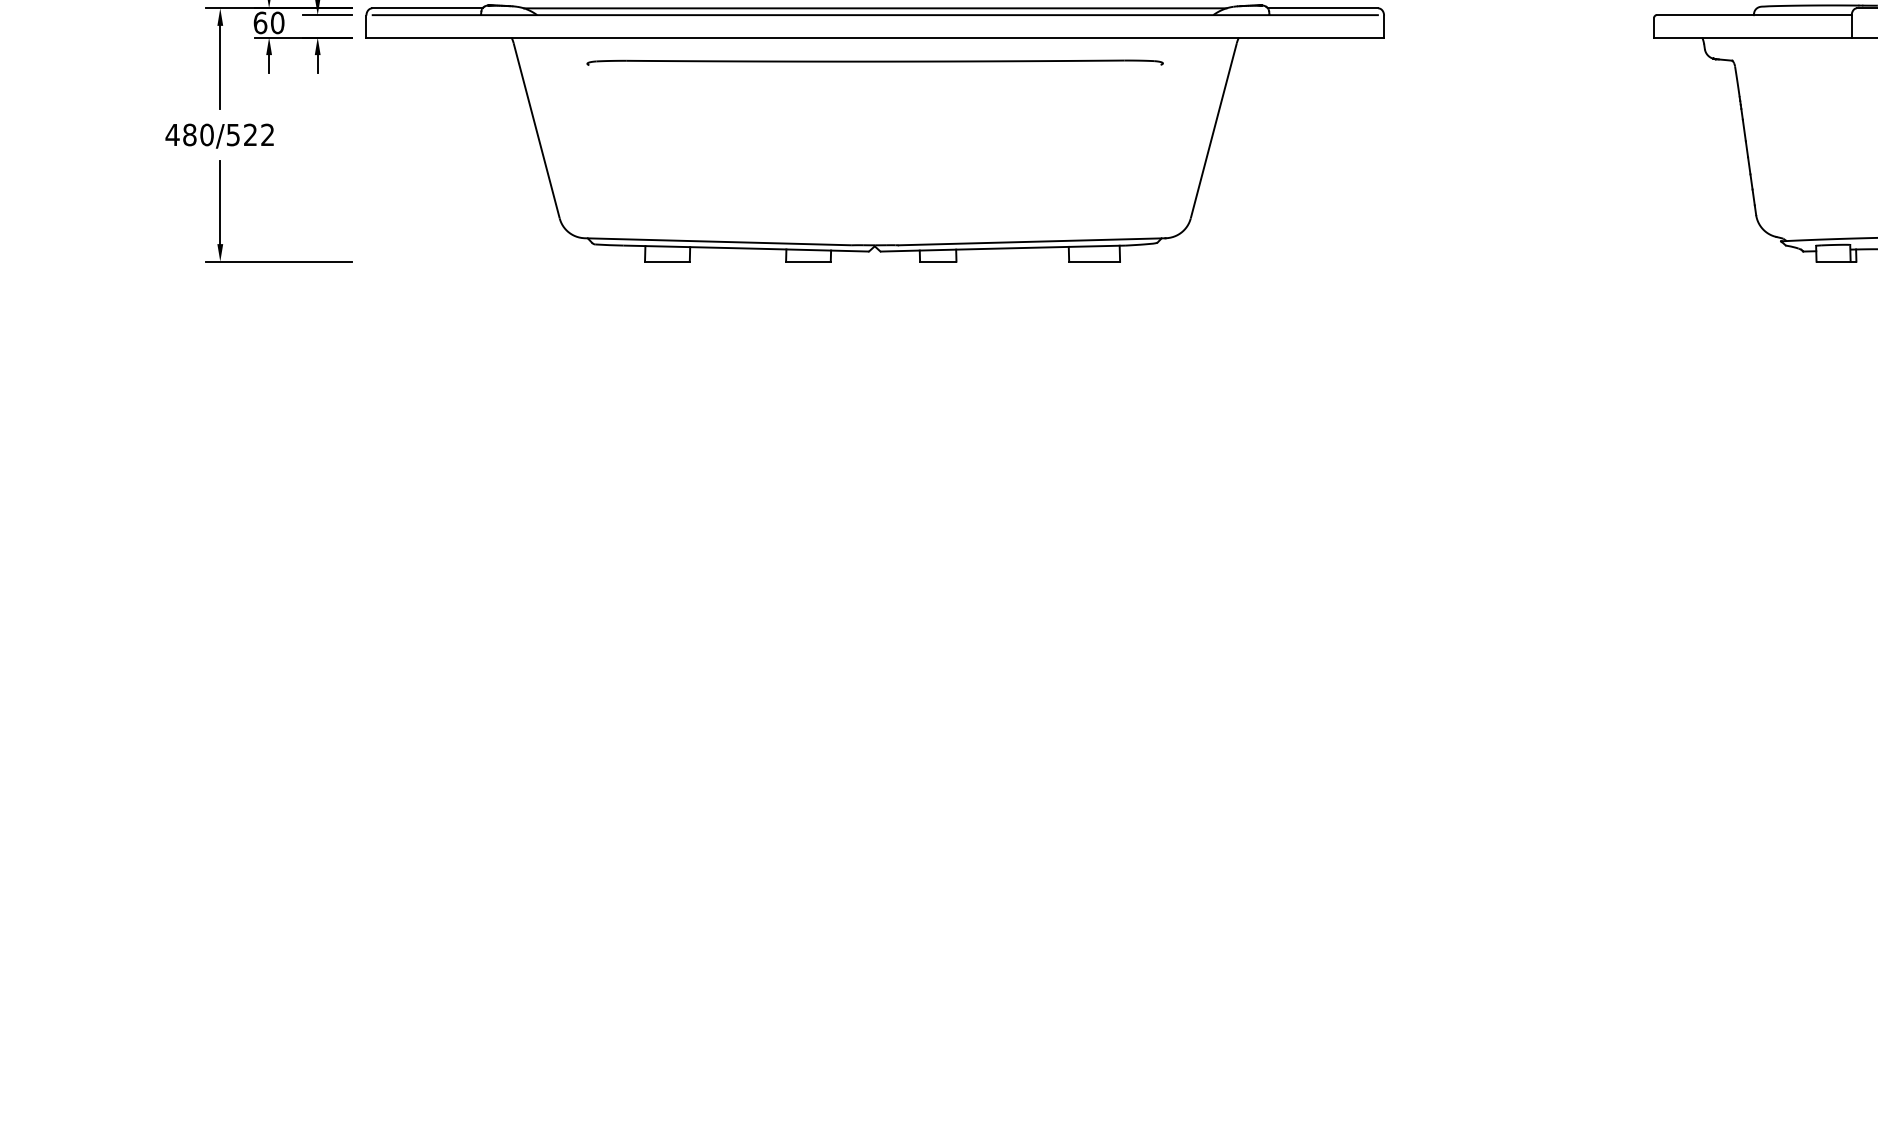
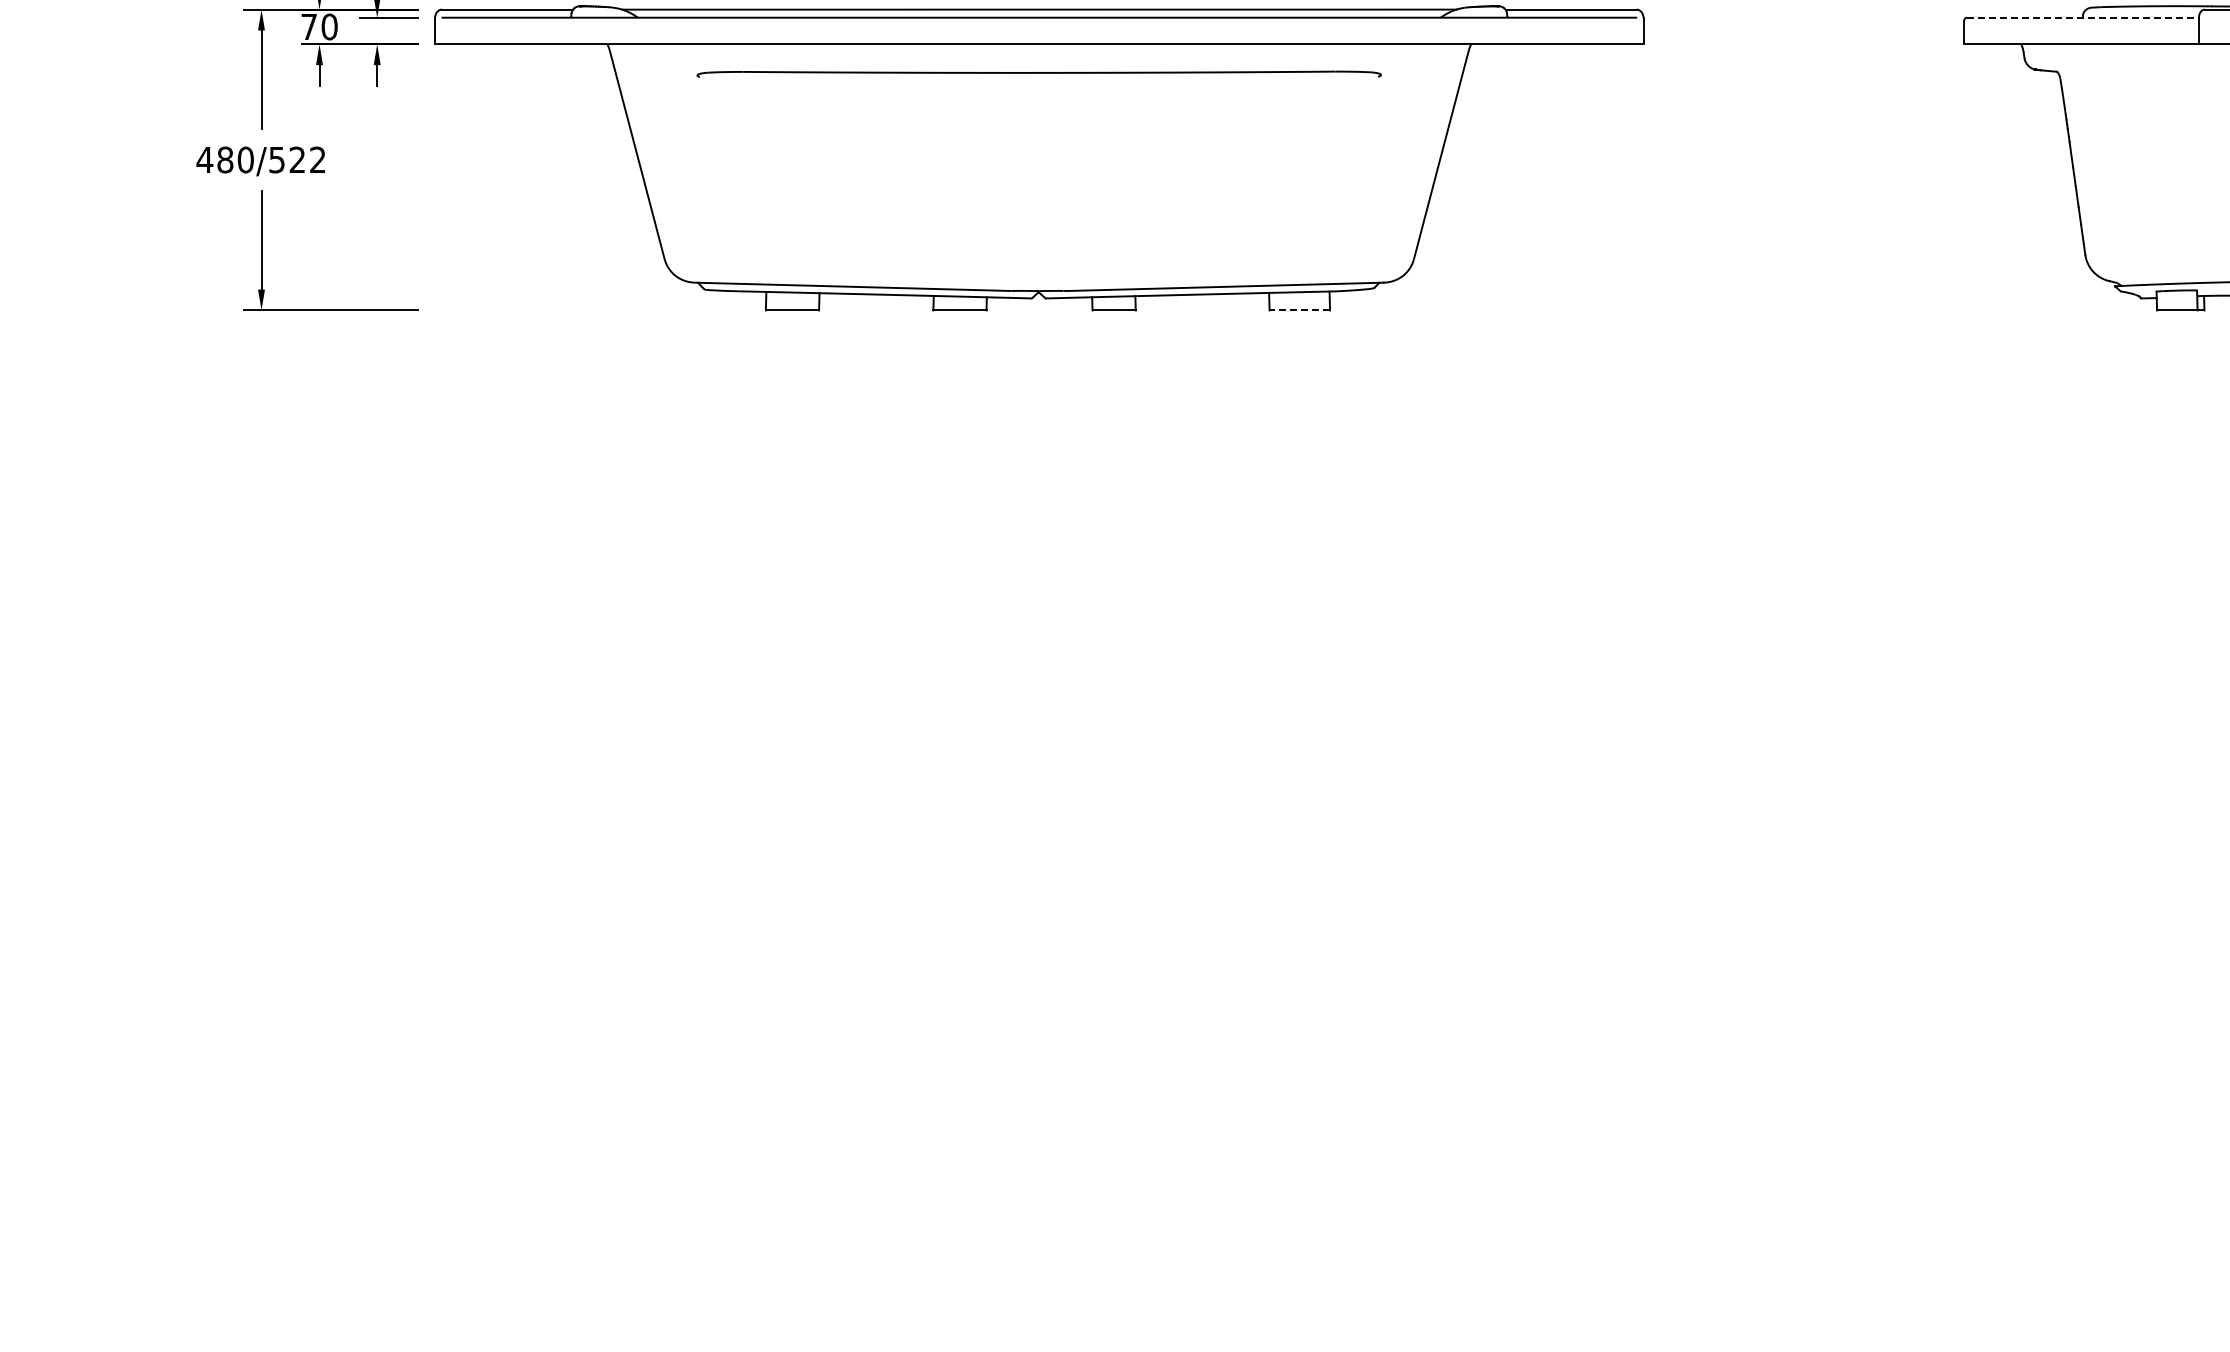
line: (1754, 14) -> (2083, 17), solid -> dashed
text: (260, 22) -> (309, 26), 60 -> 70
line: (1094, 261) -> (1299, 310), solid -> dashed

